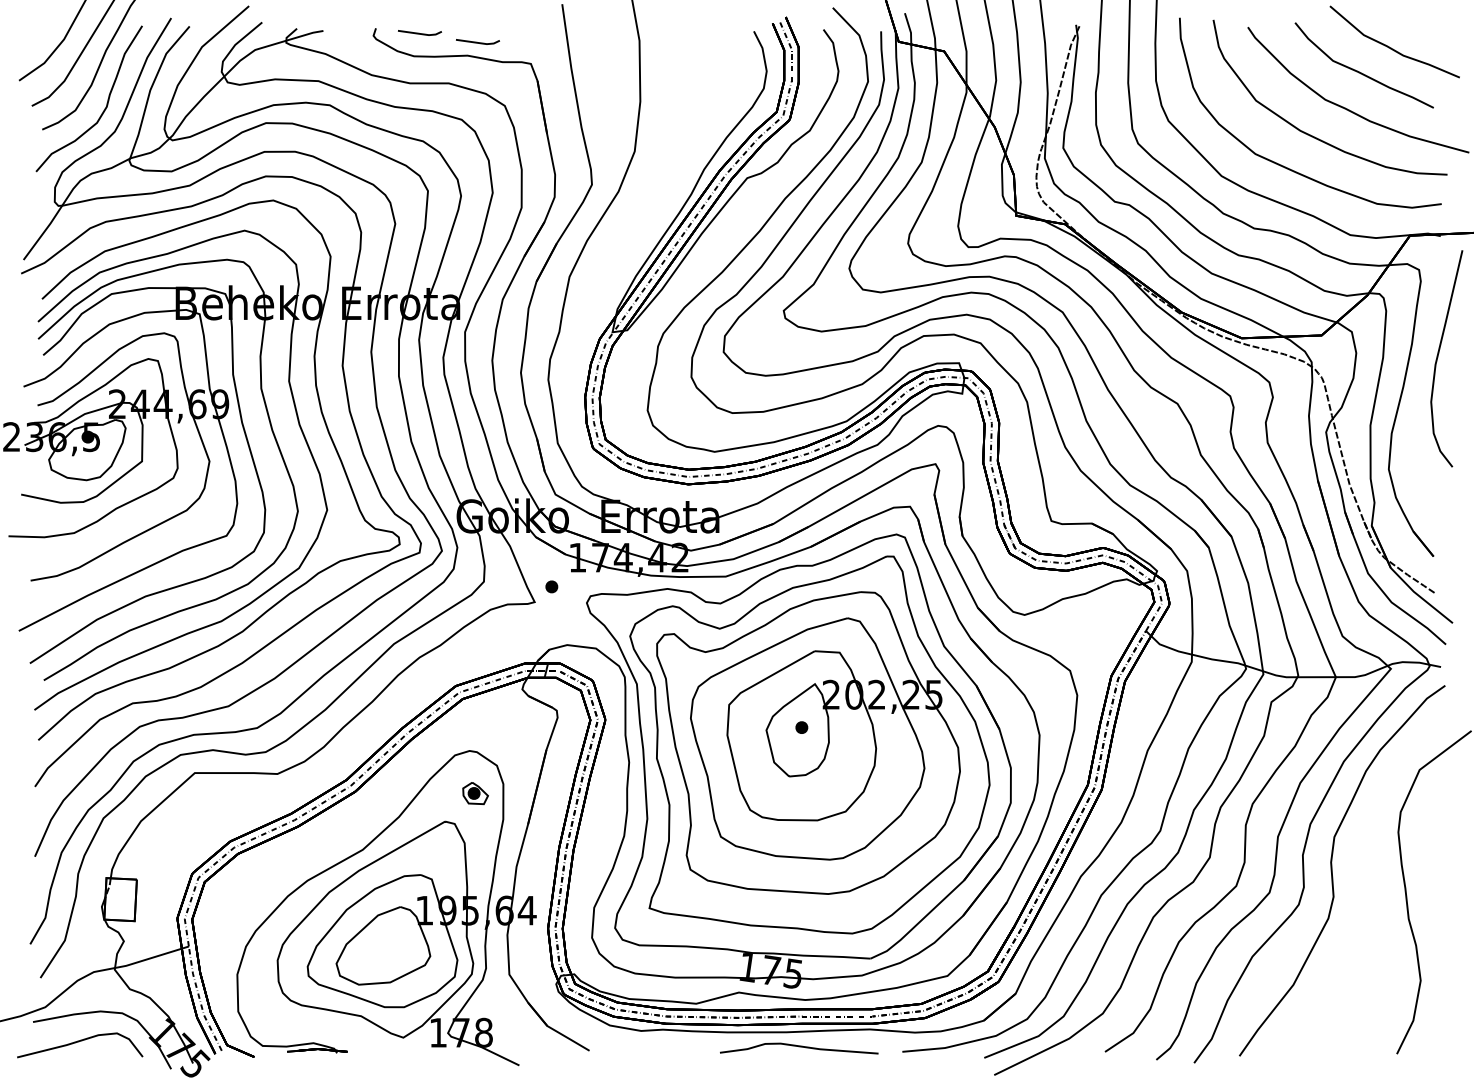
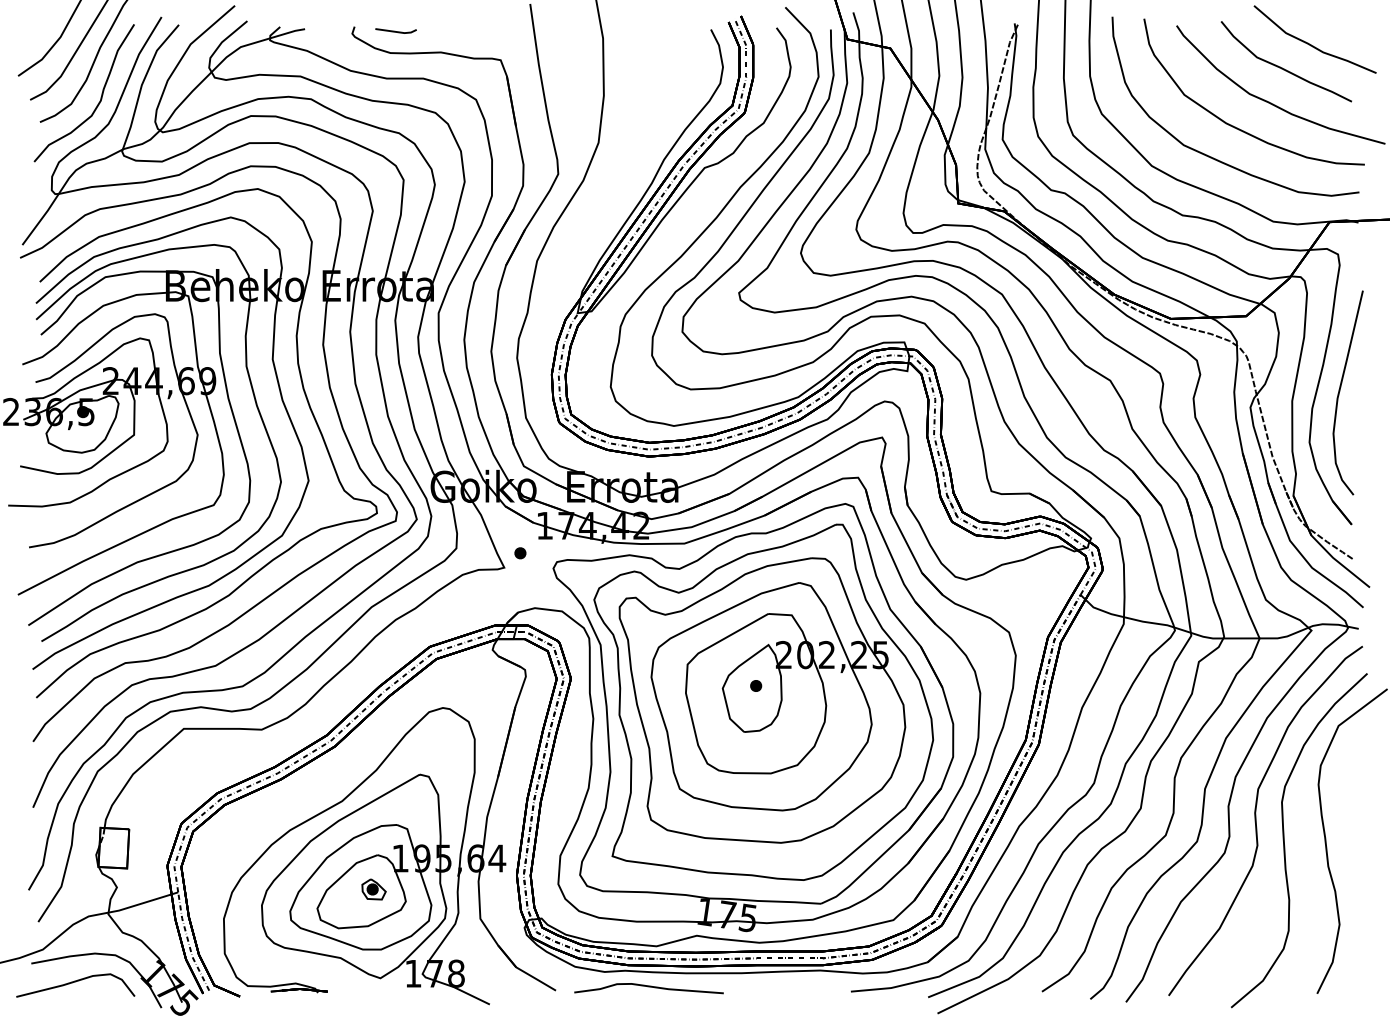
line: (477, 41) -> (450, 39), removed
curve: (1438, 357) -> (1340, 391), moved
part: (475, 793) -> (373, 889), moved
curve: (1362, 891) -> (1284, 840), added
curve: (799, 1047) -> (649, 987), moved

